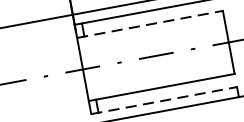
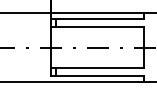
line: (150, 24) -> (97, 27), dashed -> solid
line: (164, 101) -> (97, 76), dashed -> solid

